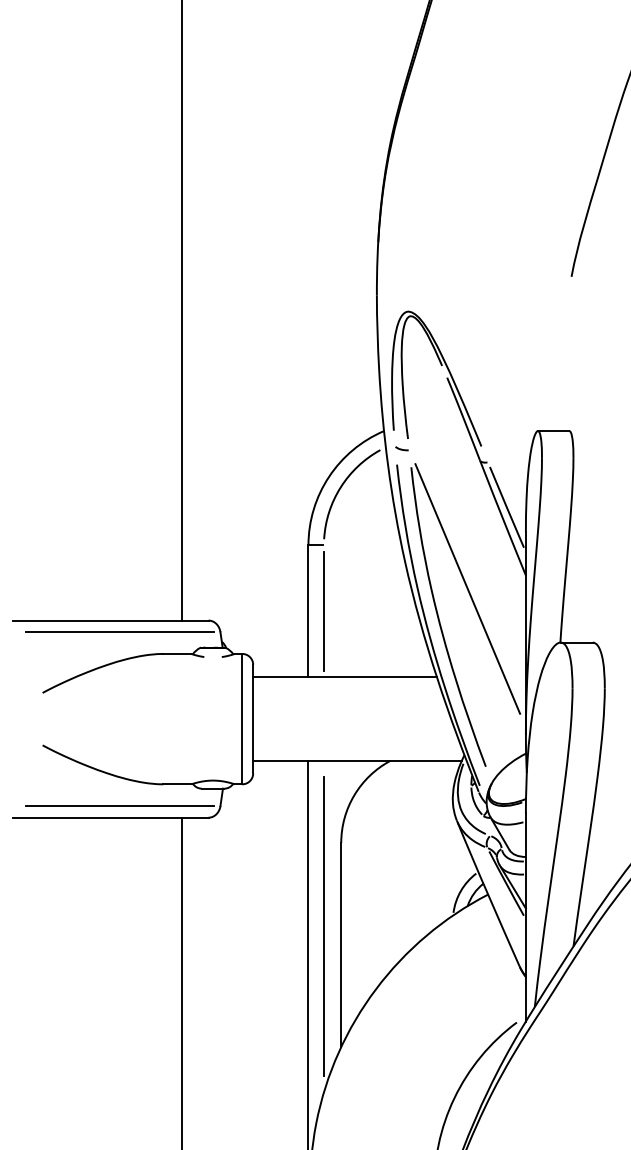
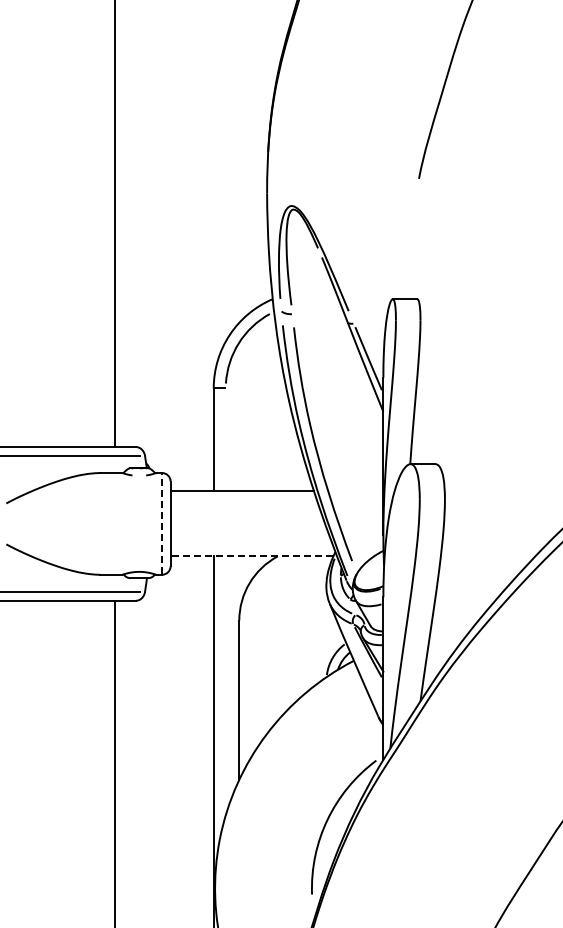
line: (467, 587) -> (337, 421), removed
line: (323, 610) -> (225, 439), removed
line: (242, 718) -> (162, 523), solid -> dashed
line: (356, 760) -> (251, 556), solid -> dashed
line: (323, 926) -> (225, 685), removed

